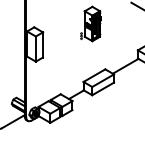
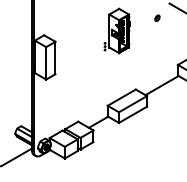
part: (122, 13) -> (157, 17), added

